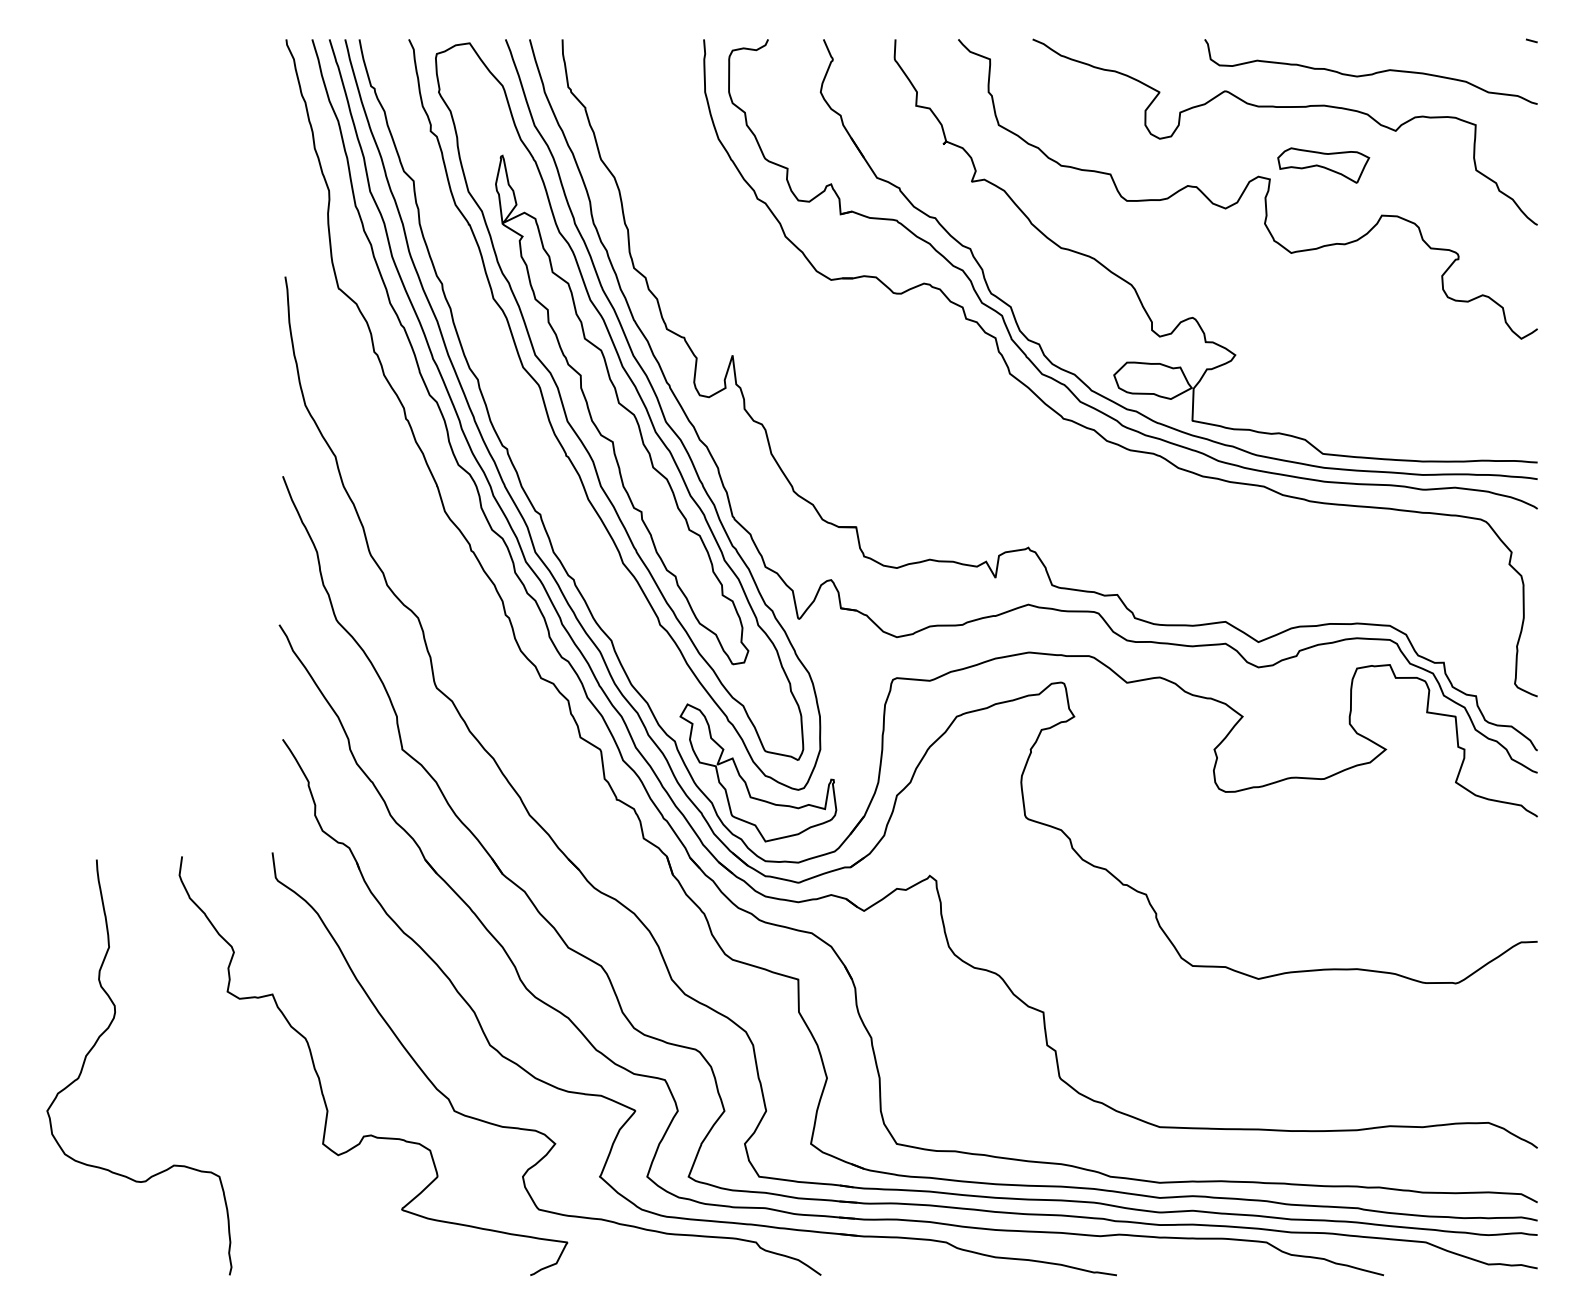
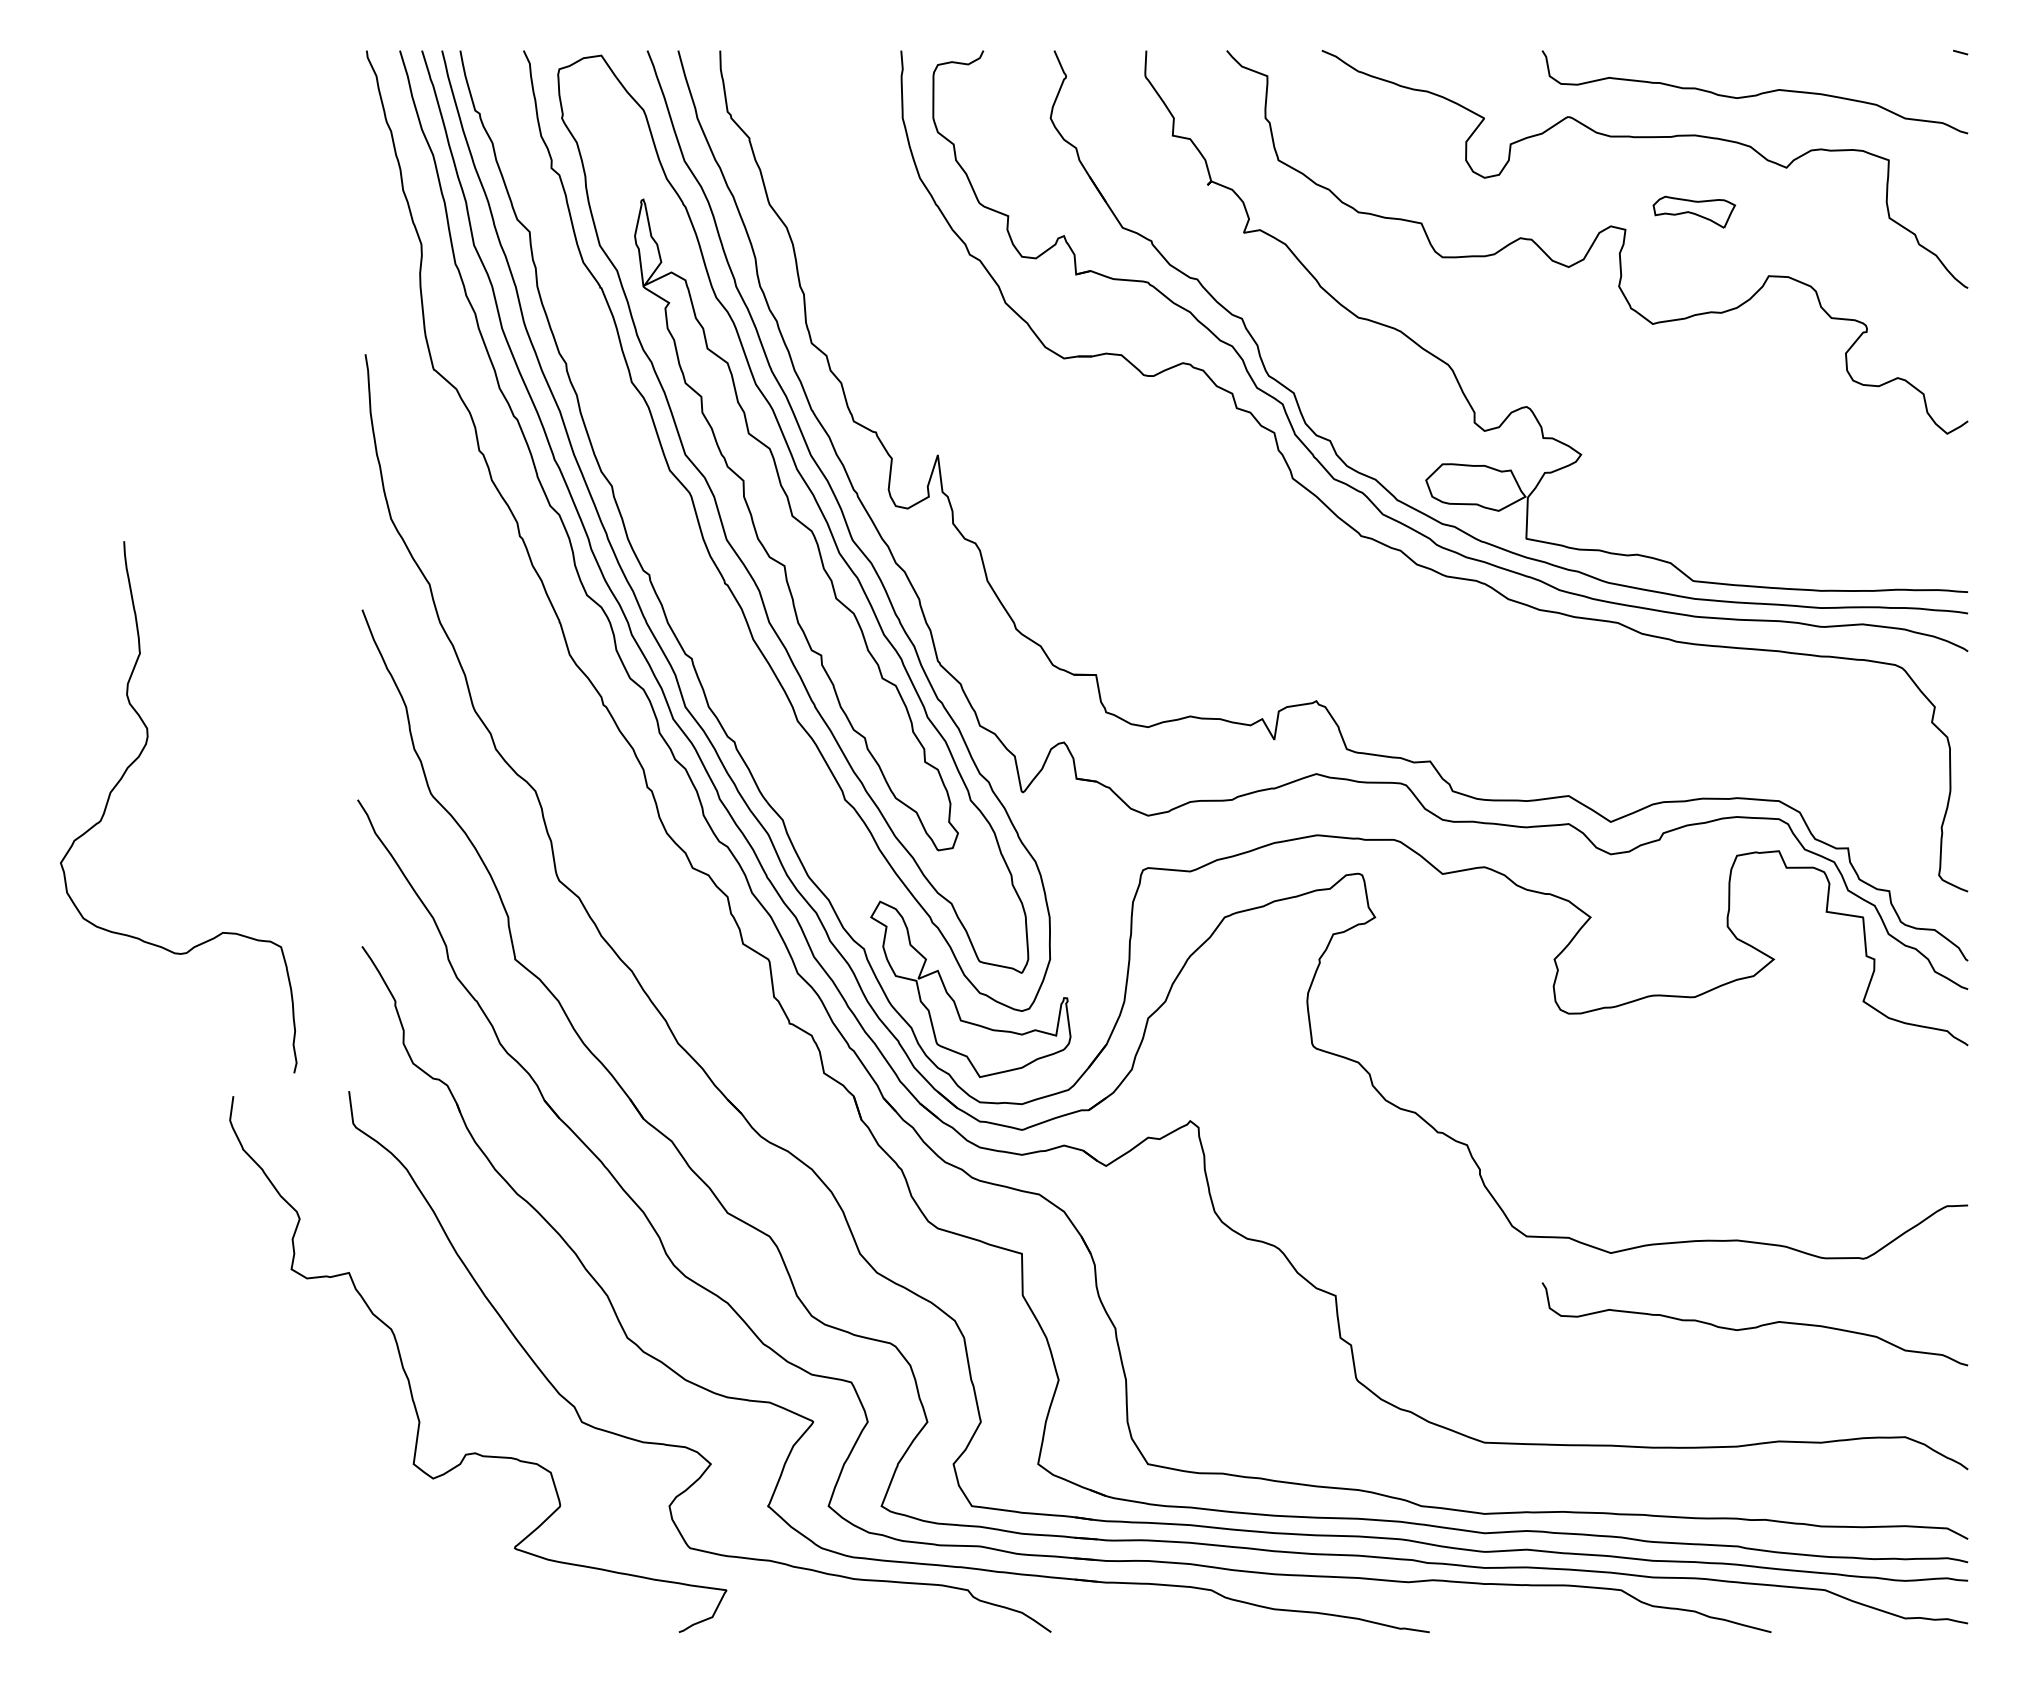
part: (1323, 165) -> (1694, 212), size x0.7
curve: (1370, 1036) -> (1754, 1326), added
curve: (97, 1042) -> (124, 775), moved

